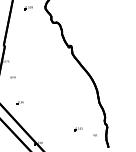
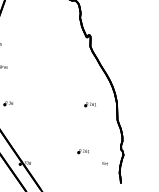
part: (78, 95) -> (90, 105), added

